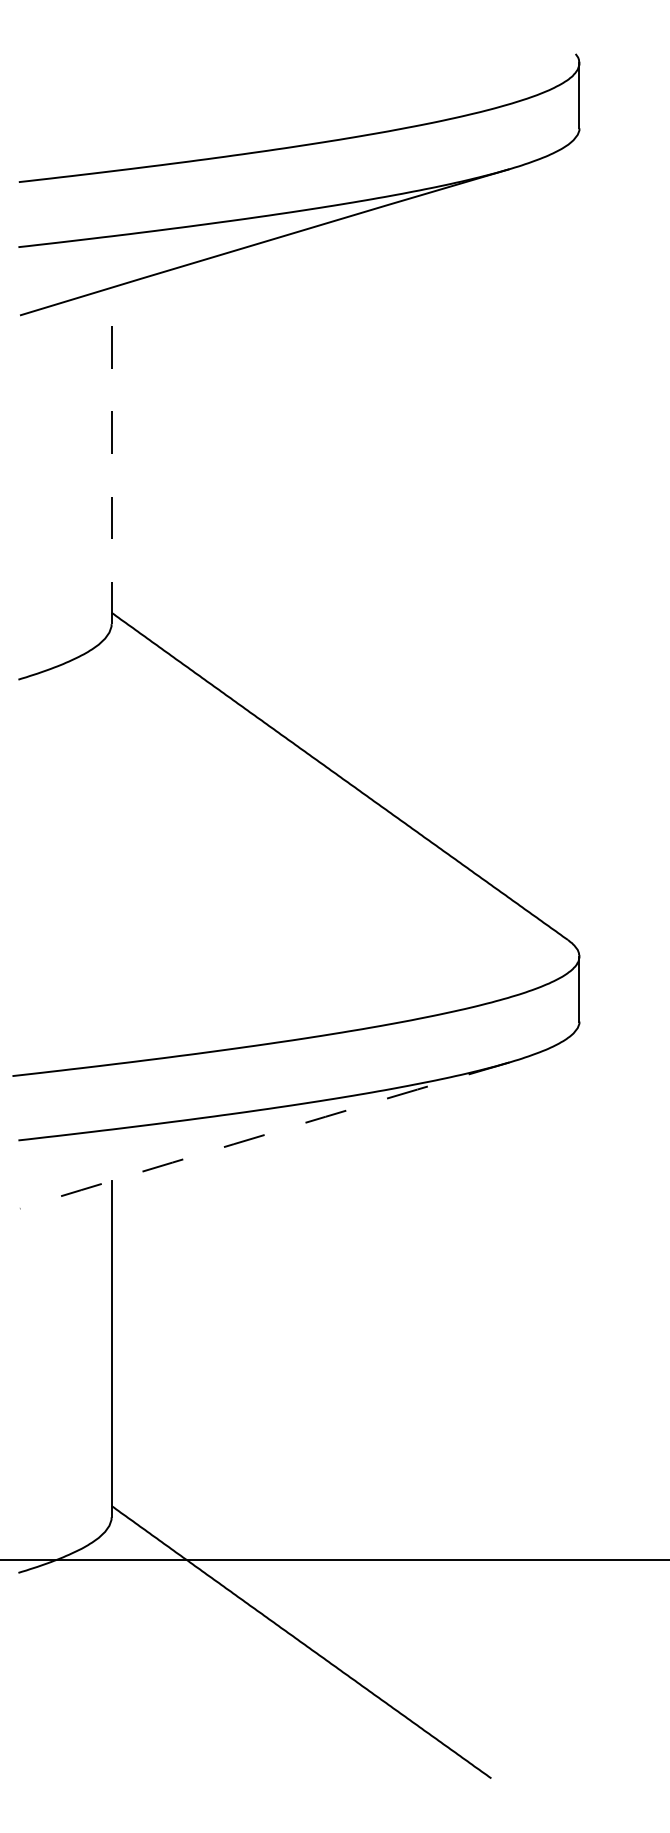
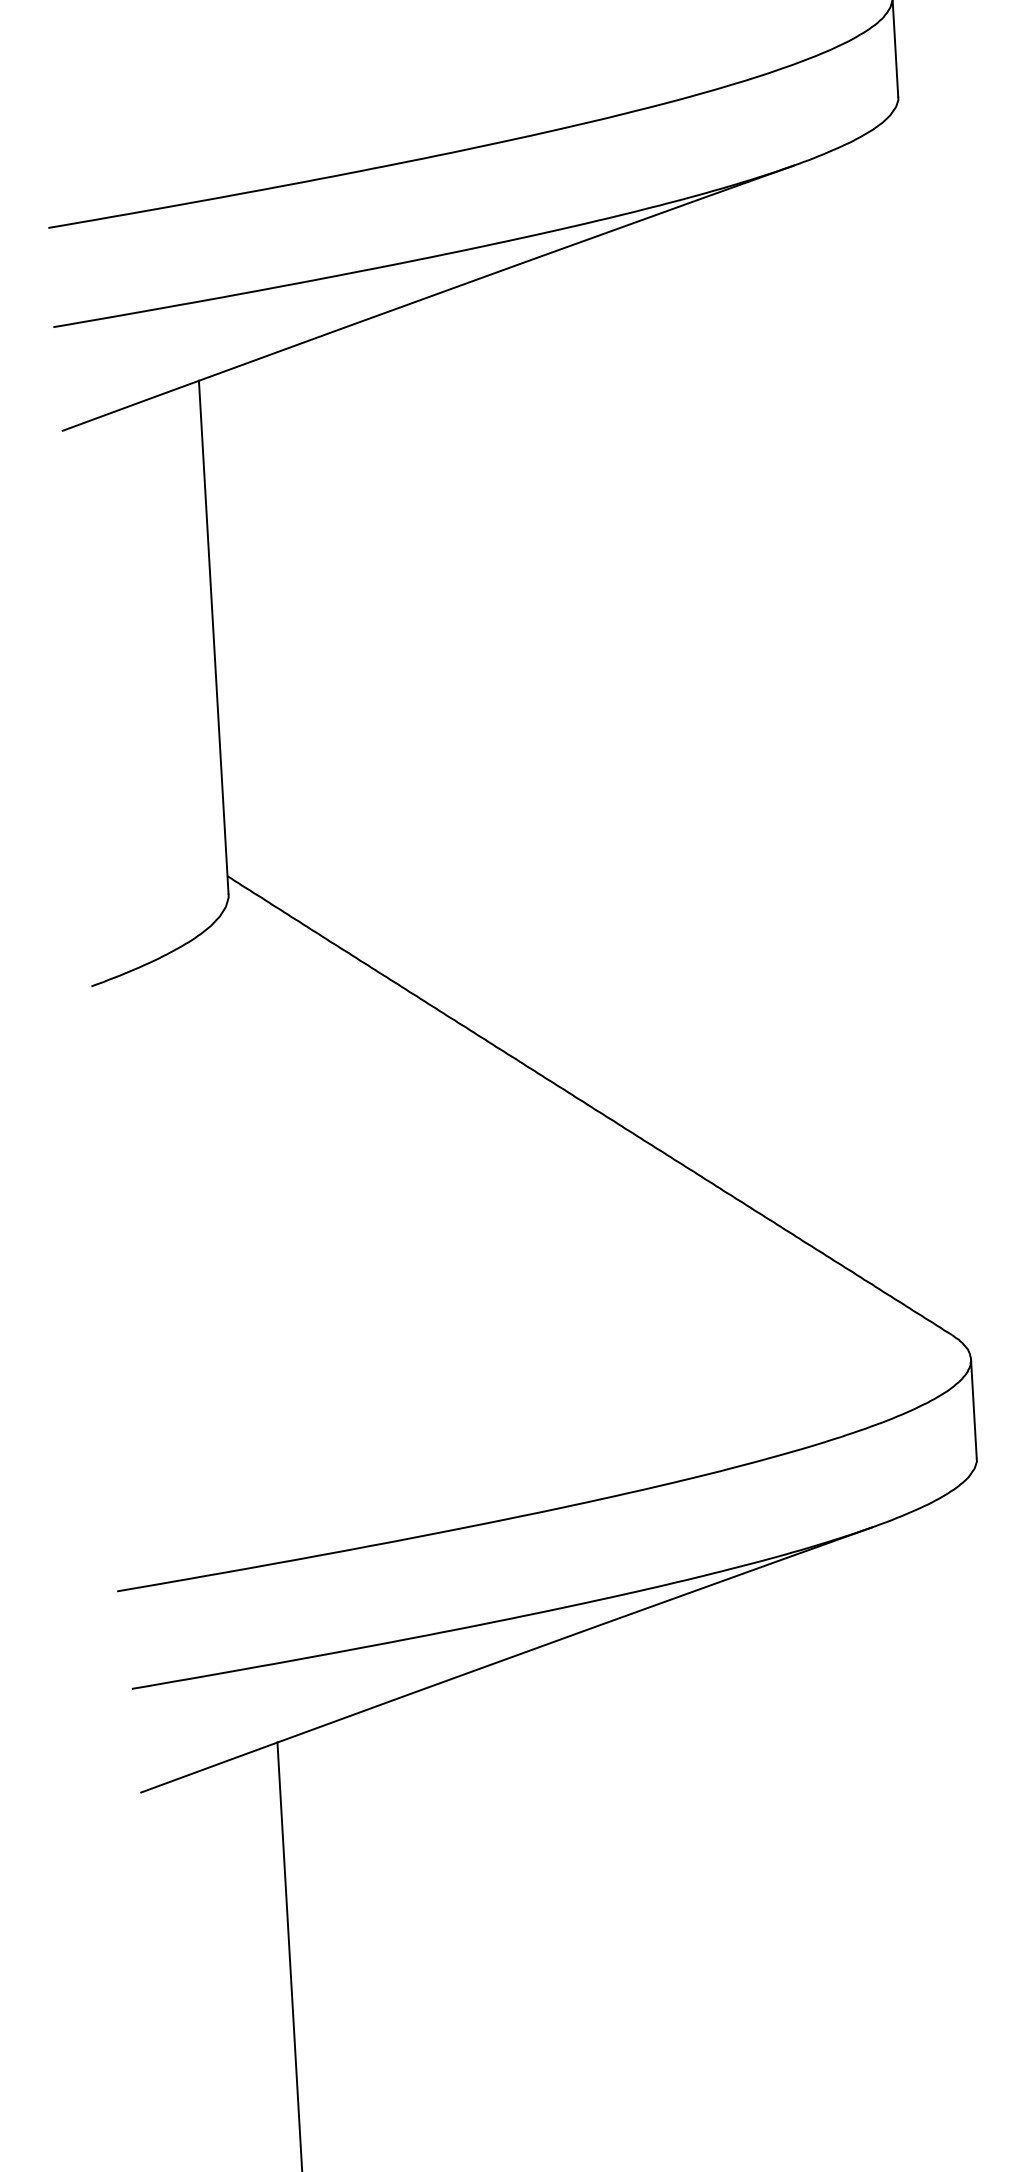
line: (111, 455) -> (213, 636), dashed -> solid
arc: (264, 1135) -> (506, 1659), dashed -> solid

